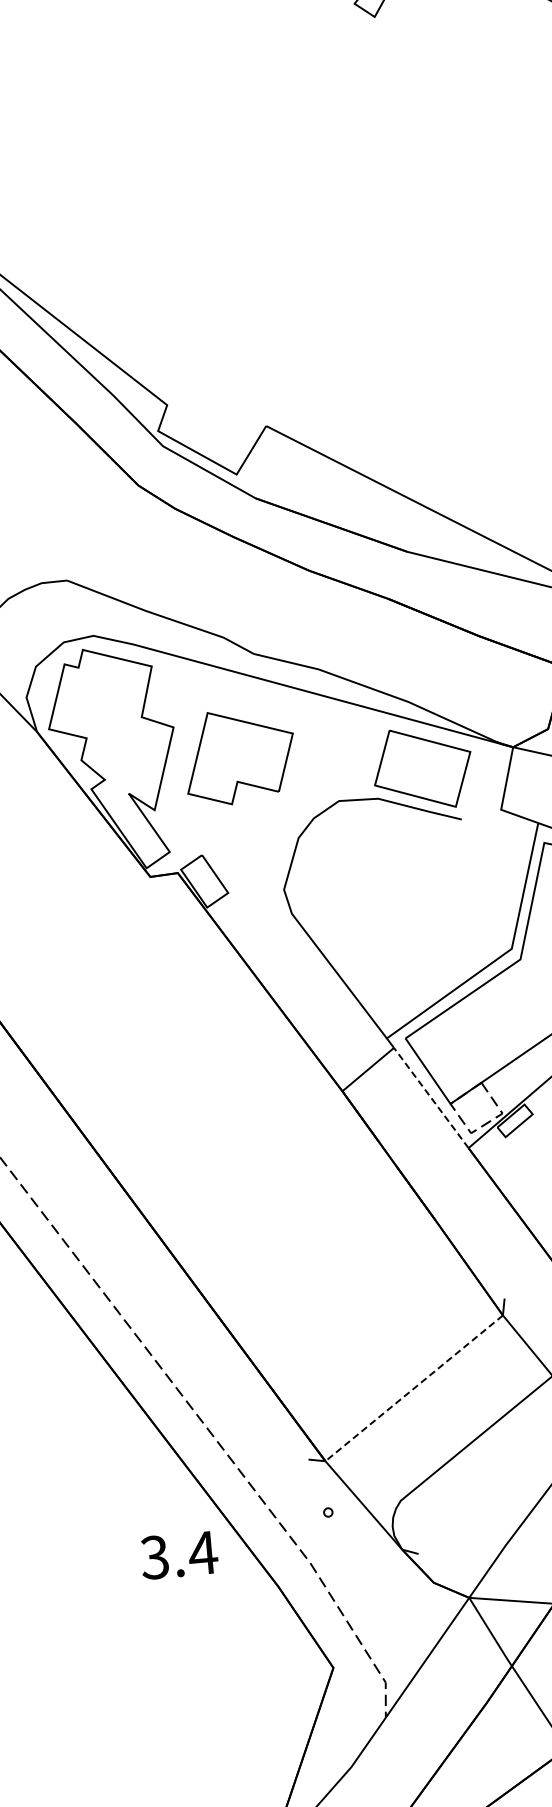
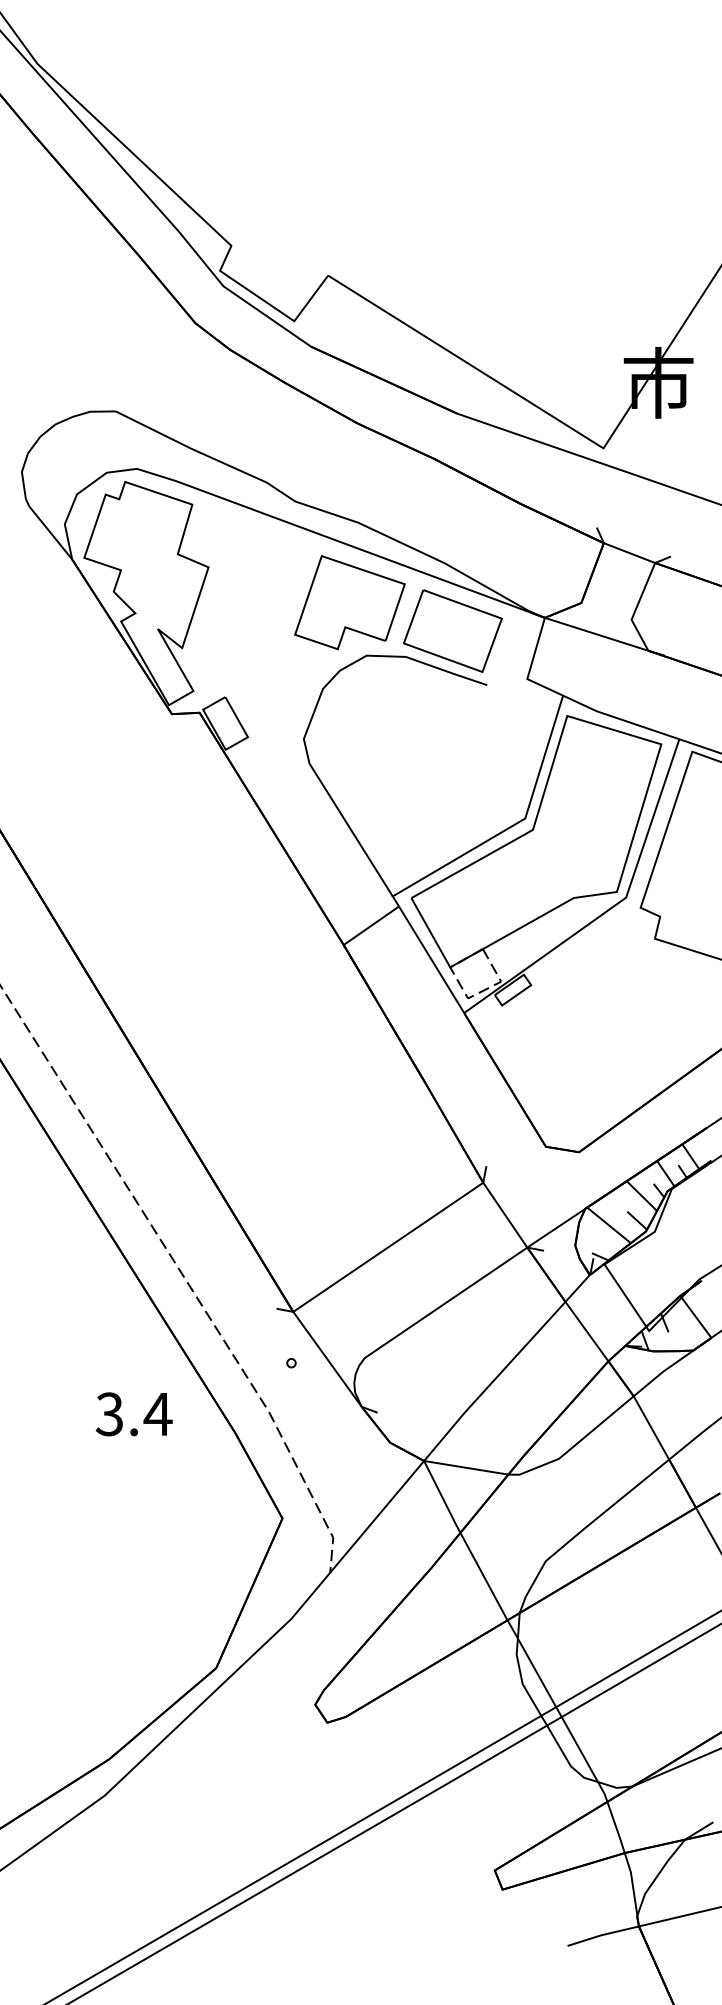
part: (239, 756) -> (349, 602), moved
line: (431, 1097) -> (431, 959), dashed -> solid
line: (414, 1388) -> (388, 1247), dashed -> solid
text: (178, 1555) -> (133, 1414), moved

